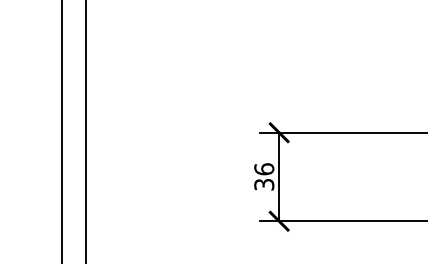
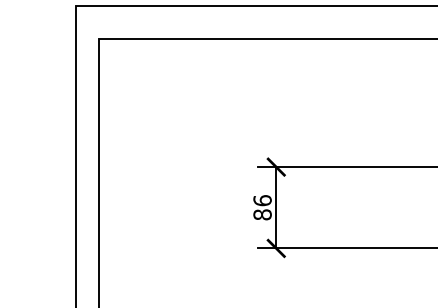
text: (264, 184) -> (262, 214), 36 -> 86

